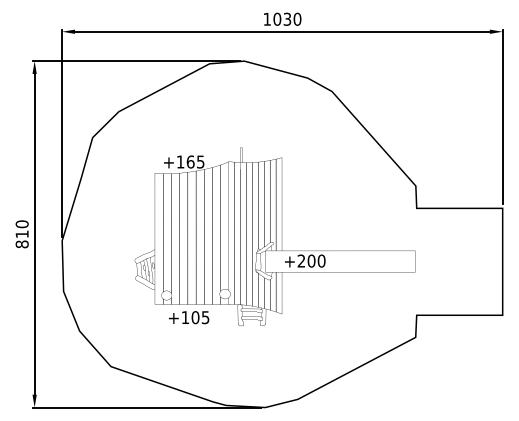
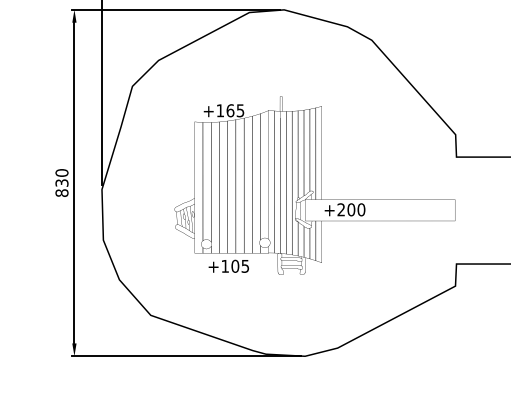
text: (21, 234) -> (61, 183), 810 -> 830

